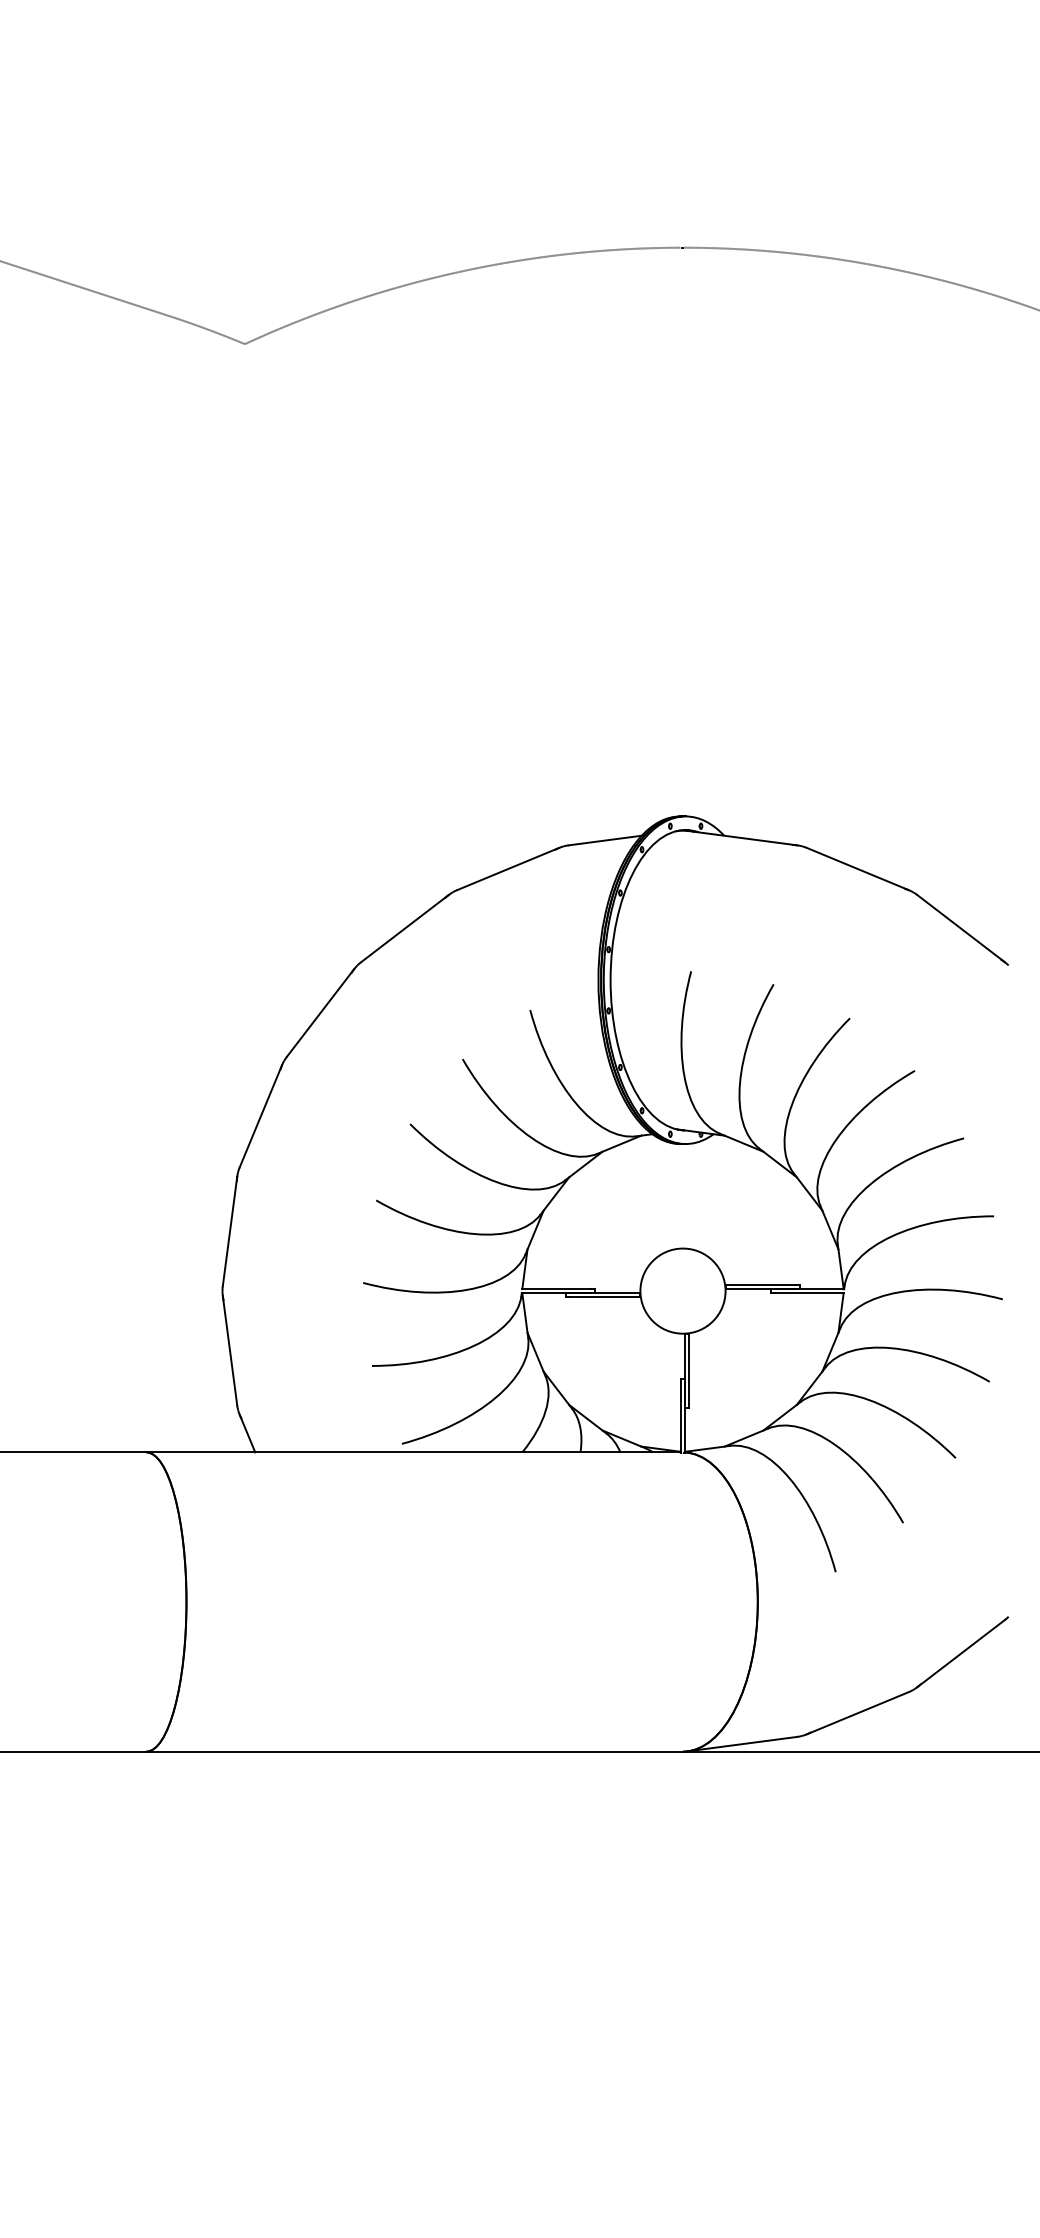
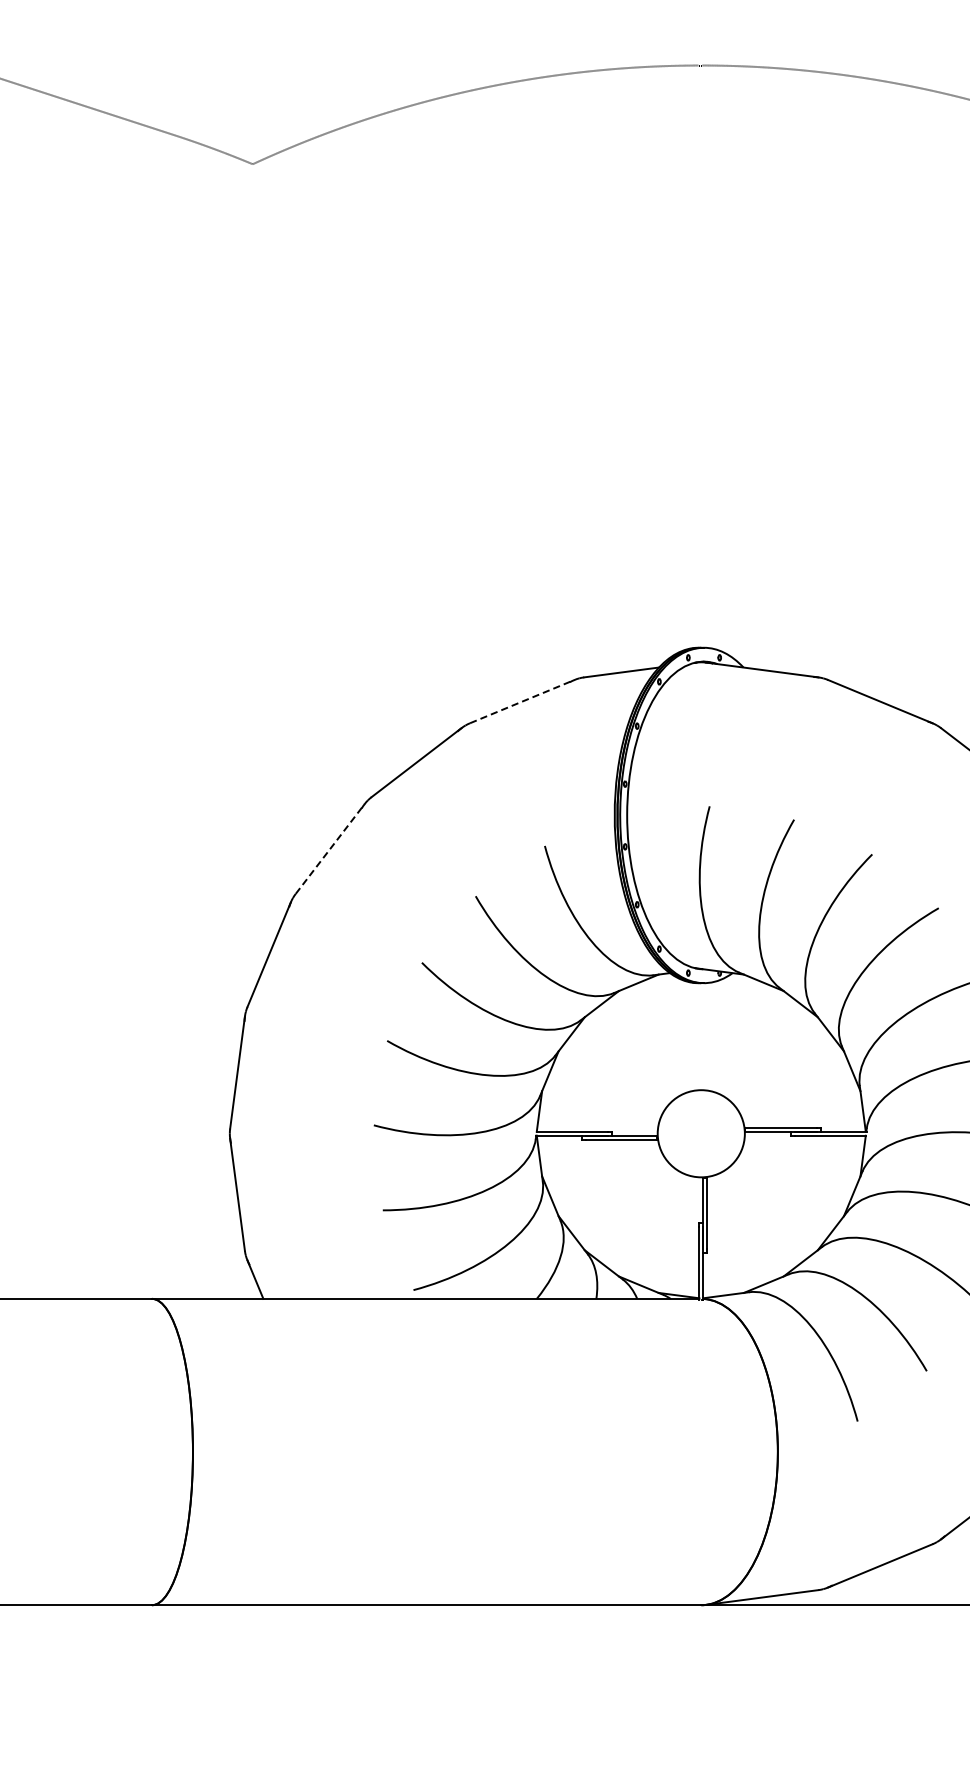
line: (508, 868) -> (522, 701), solid -> dashed
line: (320, 1012) -> (330, 848), solid -> dashed

